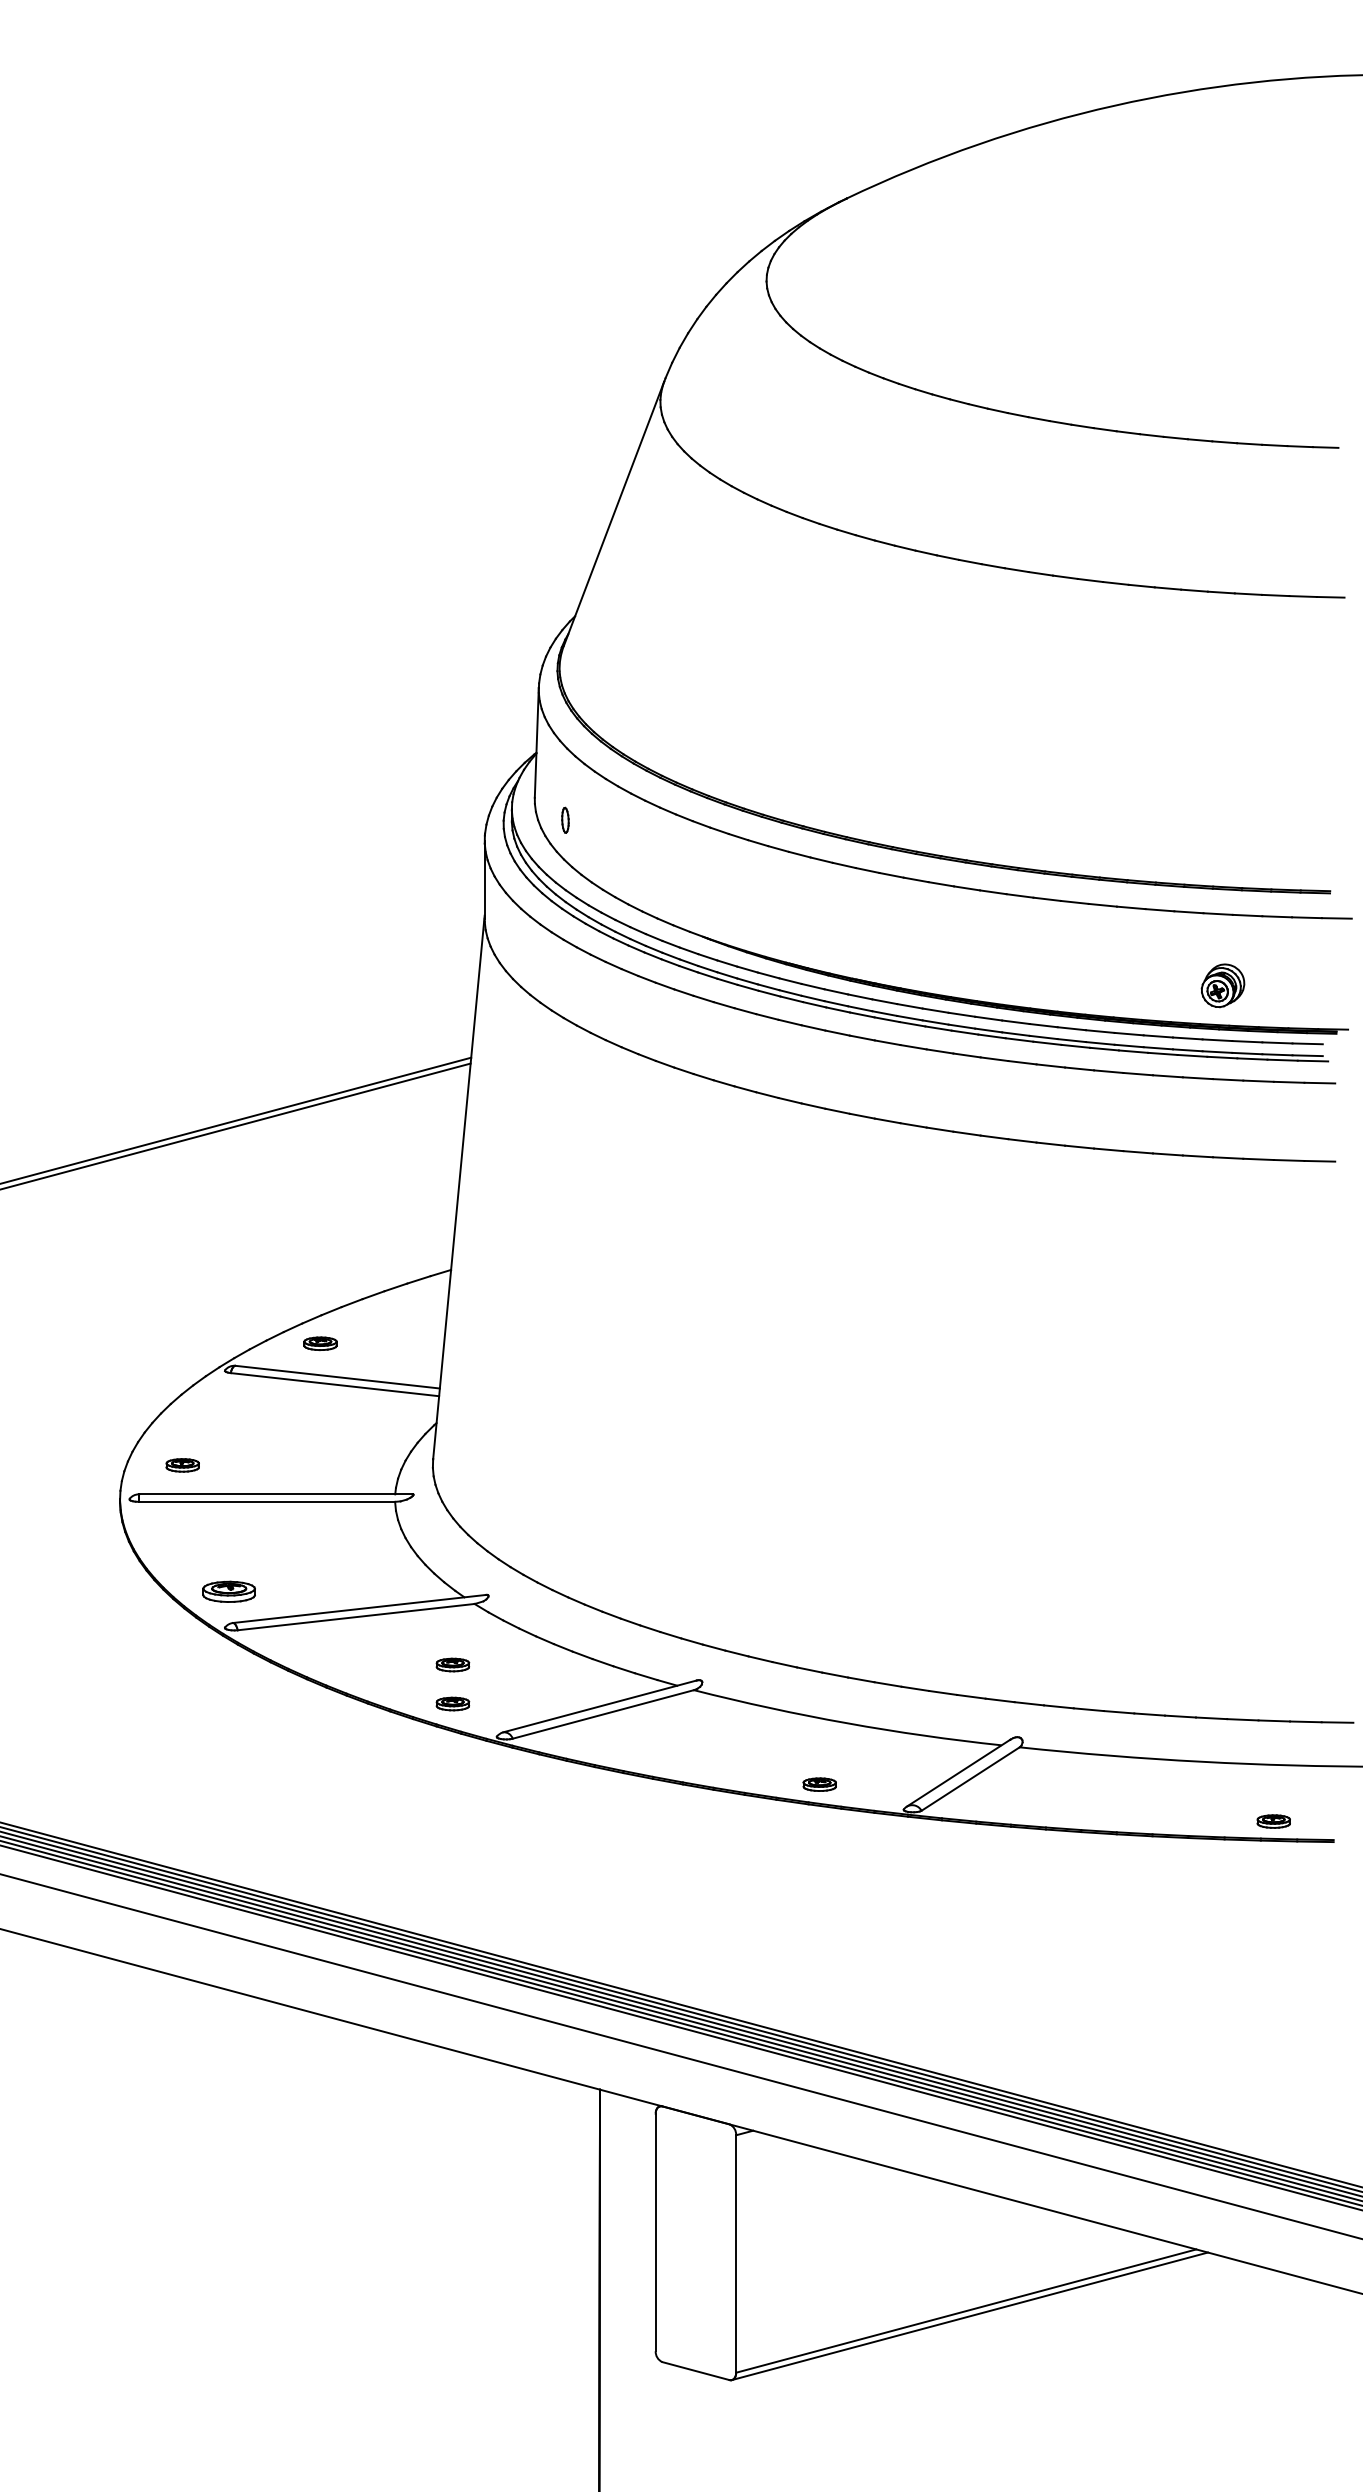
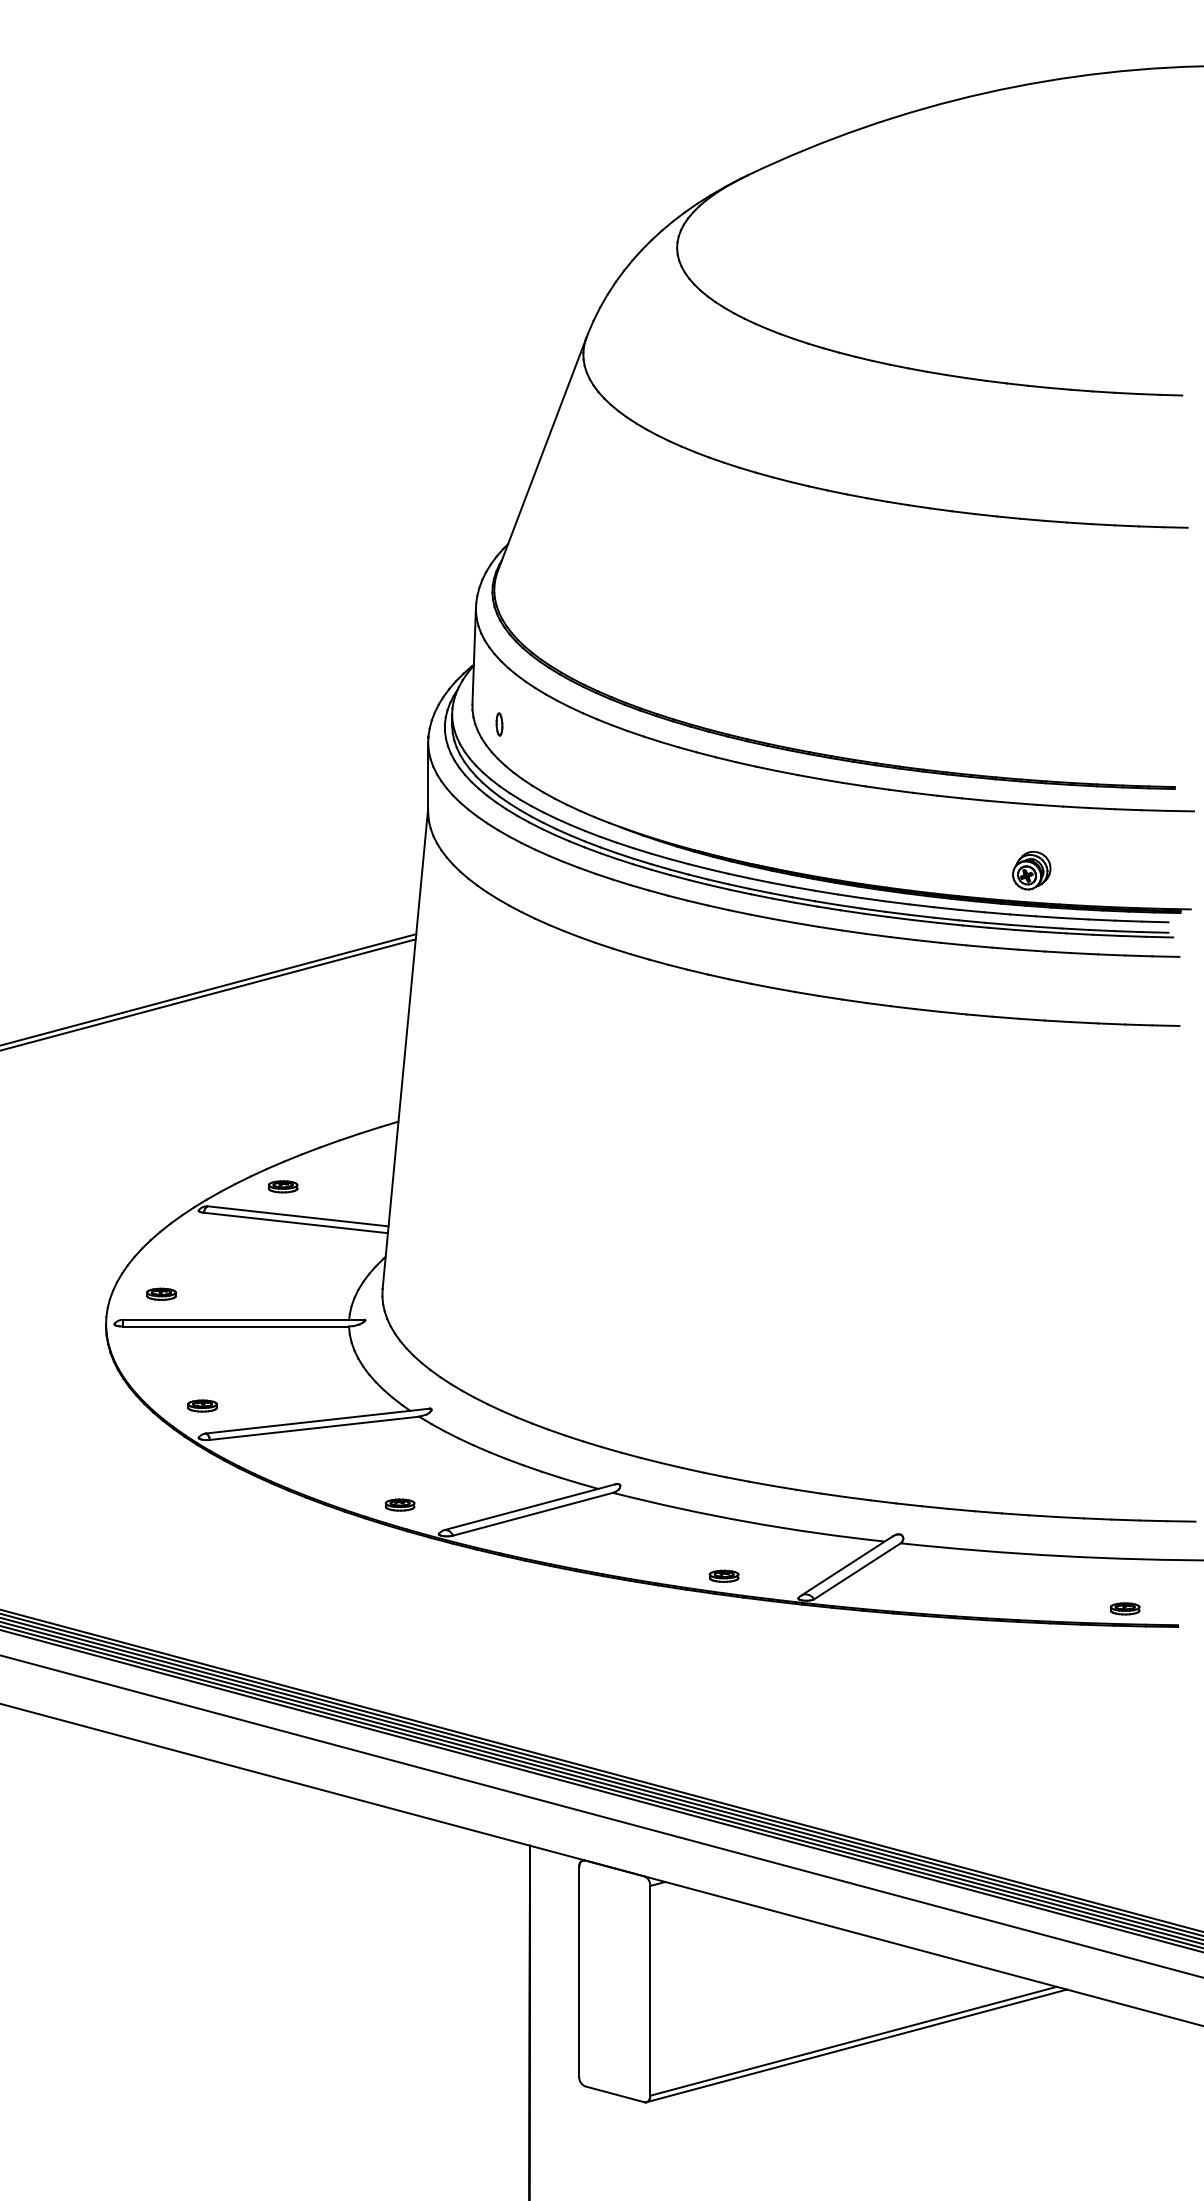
part: (1222, 985) -> (1031, 870), moved
part: (229, 1591) -> (202, 1405), size x0.62
part: (452, 1664) -> (399, 1470), removed

